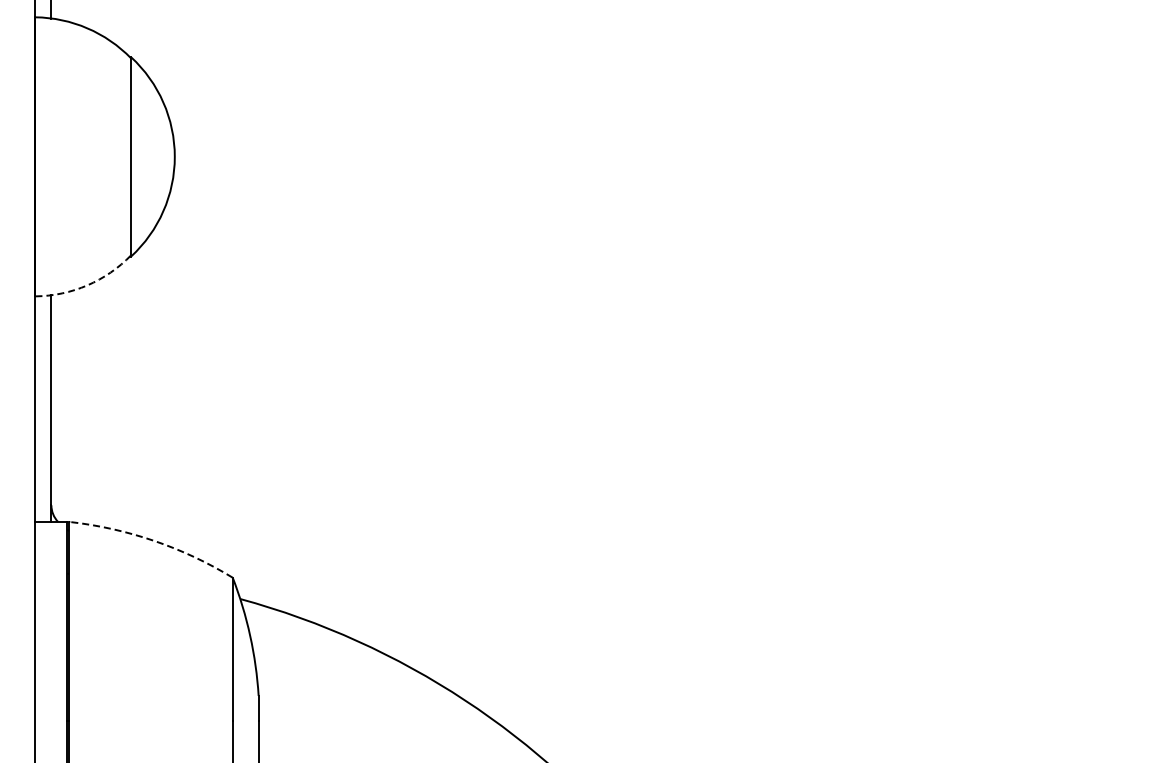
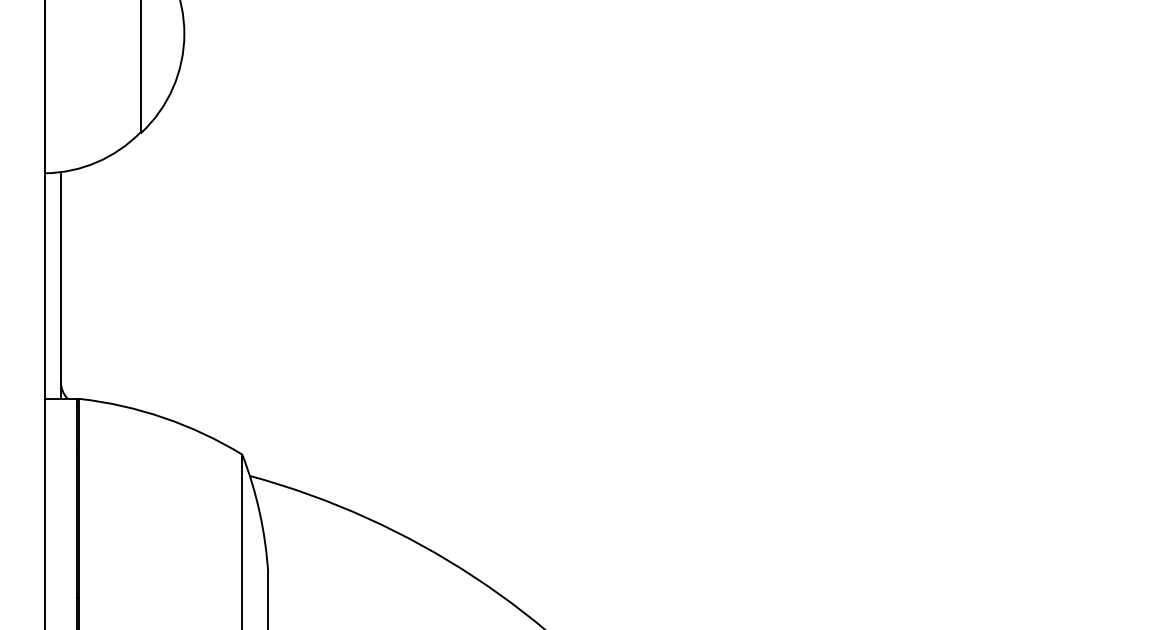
arc: (87, 285) -> (97, 162), dashed -> solid
arc: (154, 541) -> (164, 418), dashed -> solid

